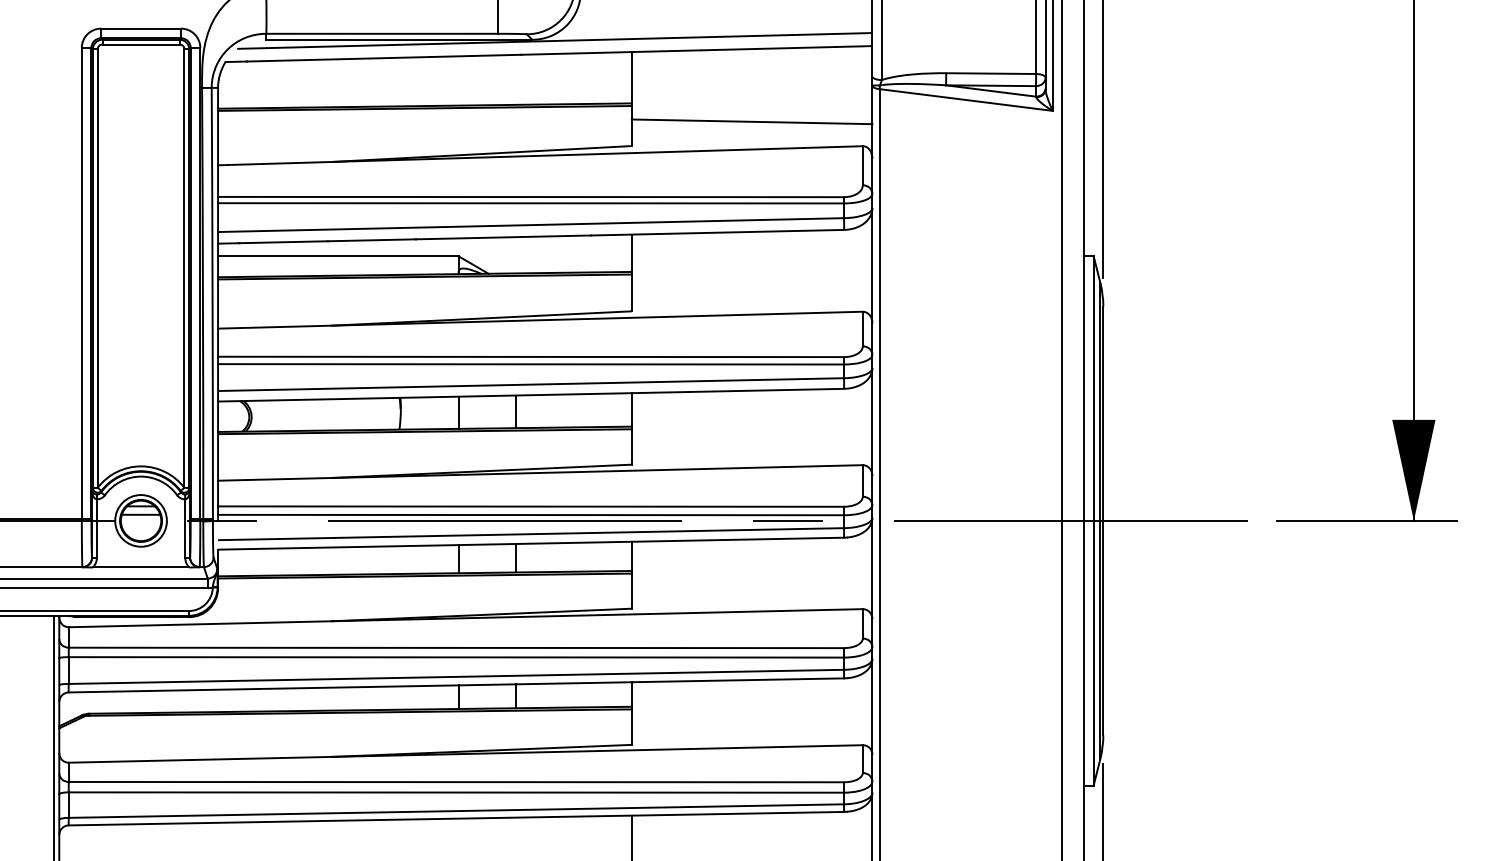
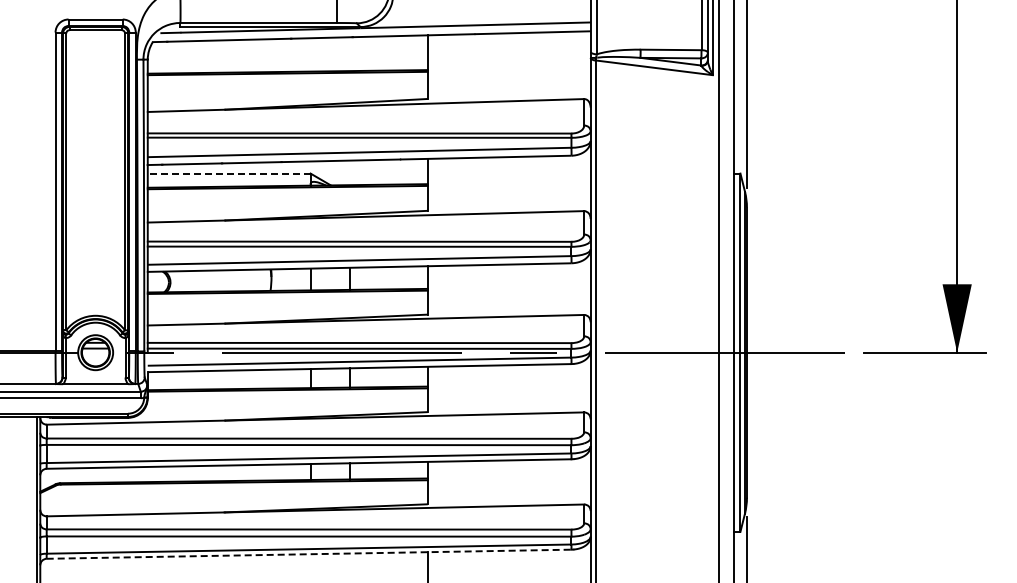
line: (751, 121) -> (508, 82), removed
line: (337, 256) -> (228, 173), solid -> dashed
line: (456, 819) -> (309, 554), solid -> dashed

